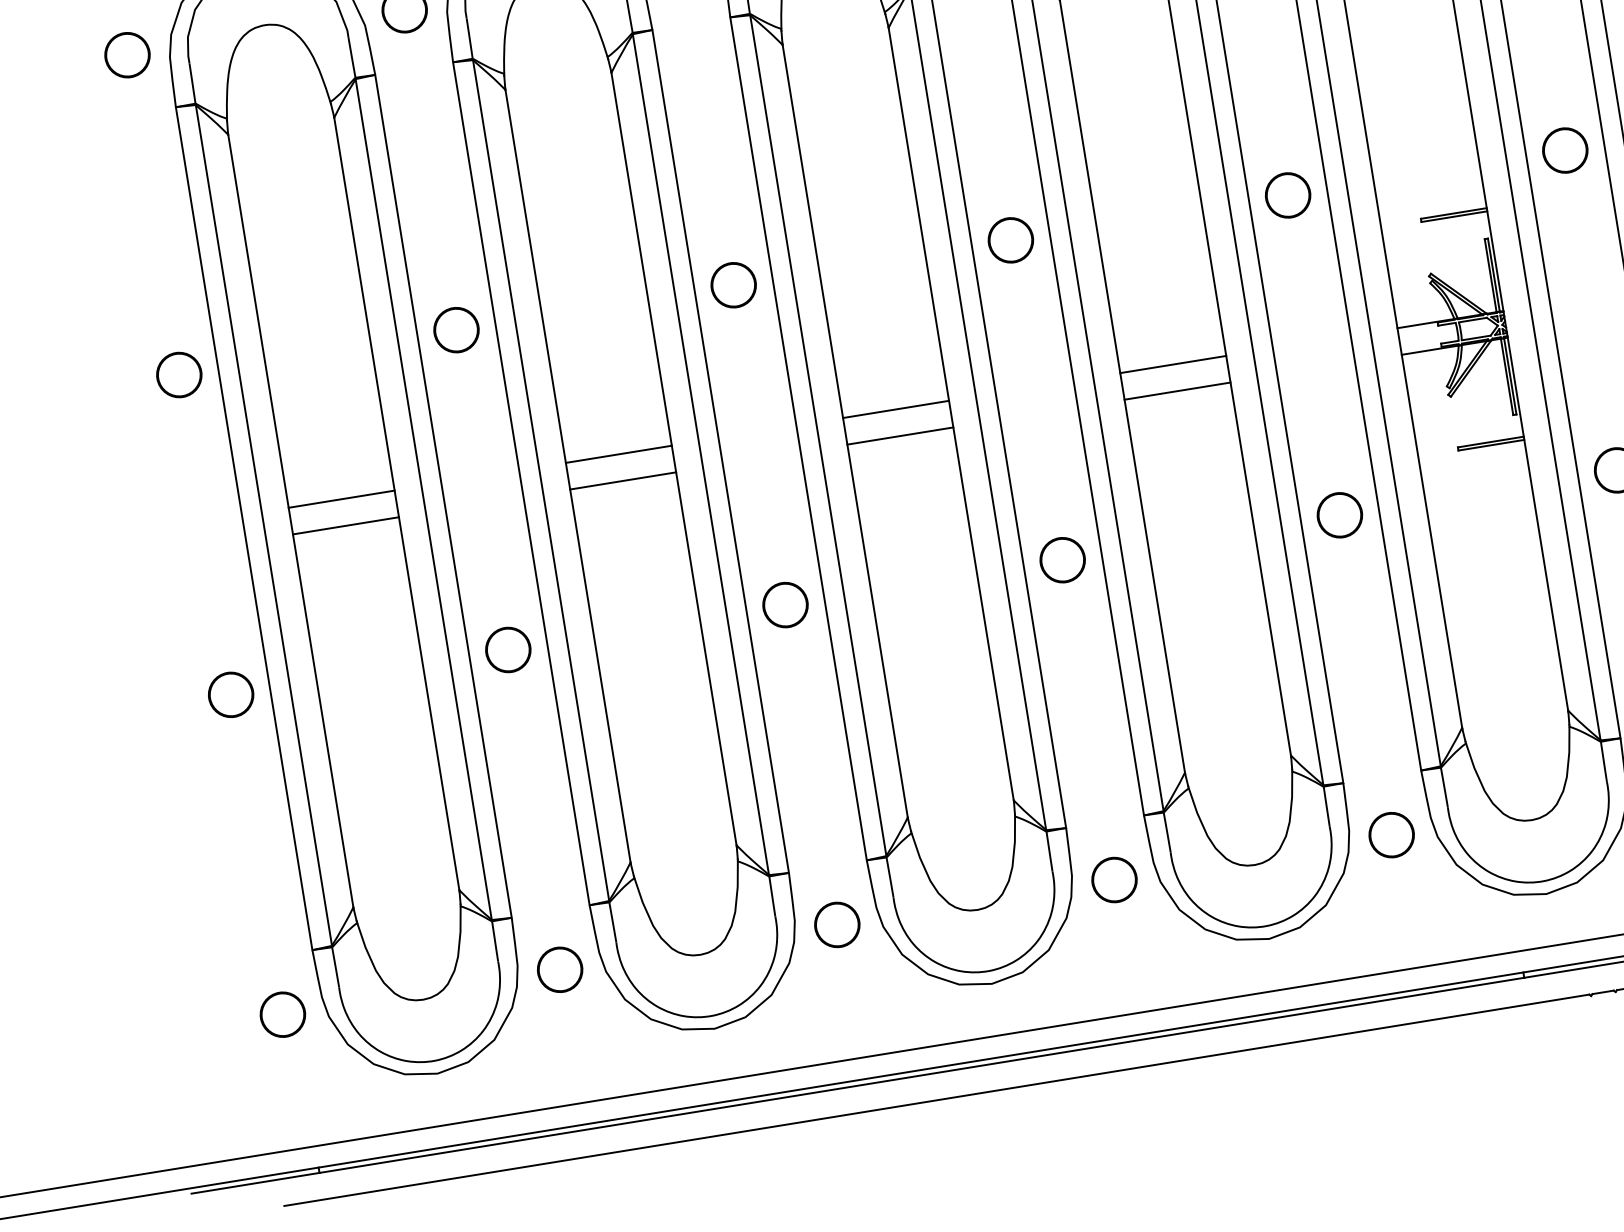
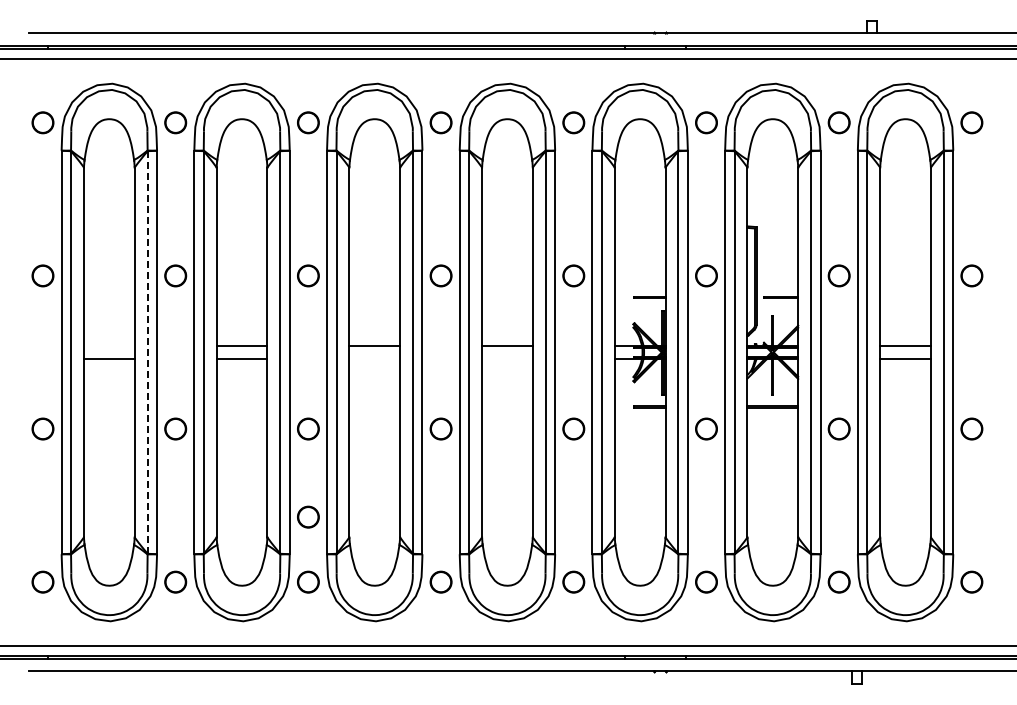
line: (1177, 390) -> (507, 358), removed
line: (899, 435) -> (374, 358), removed
line: (423, 499) -> (147, 352), solid -> dashed
line: (340, 500) -> (108, 346), removed
circle: (815, 787) -> (308, 516), added

